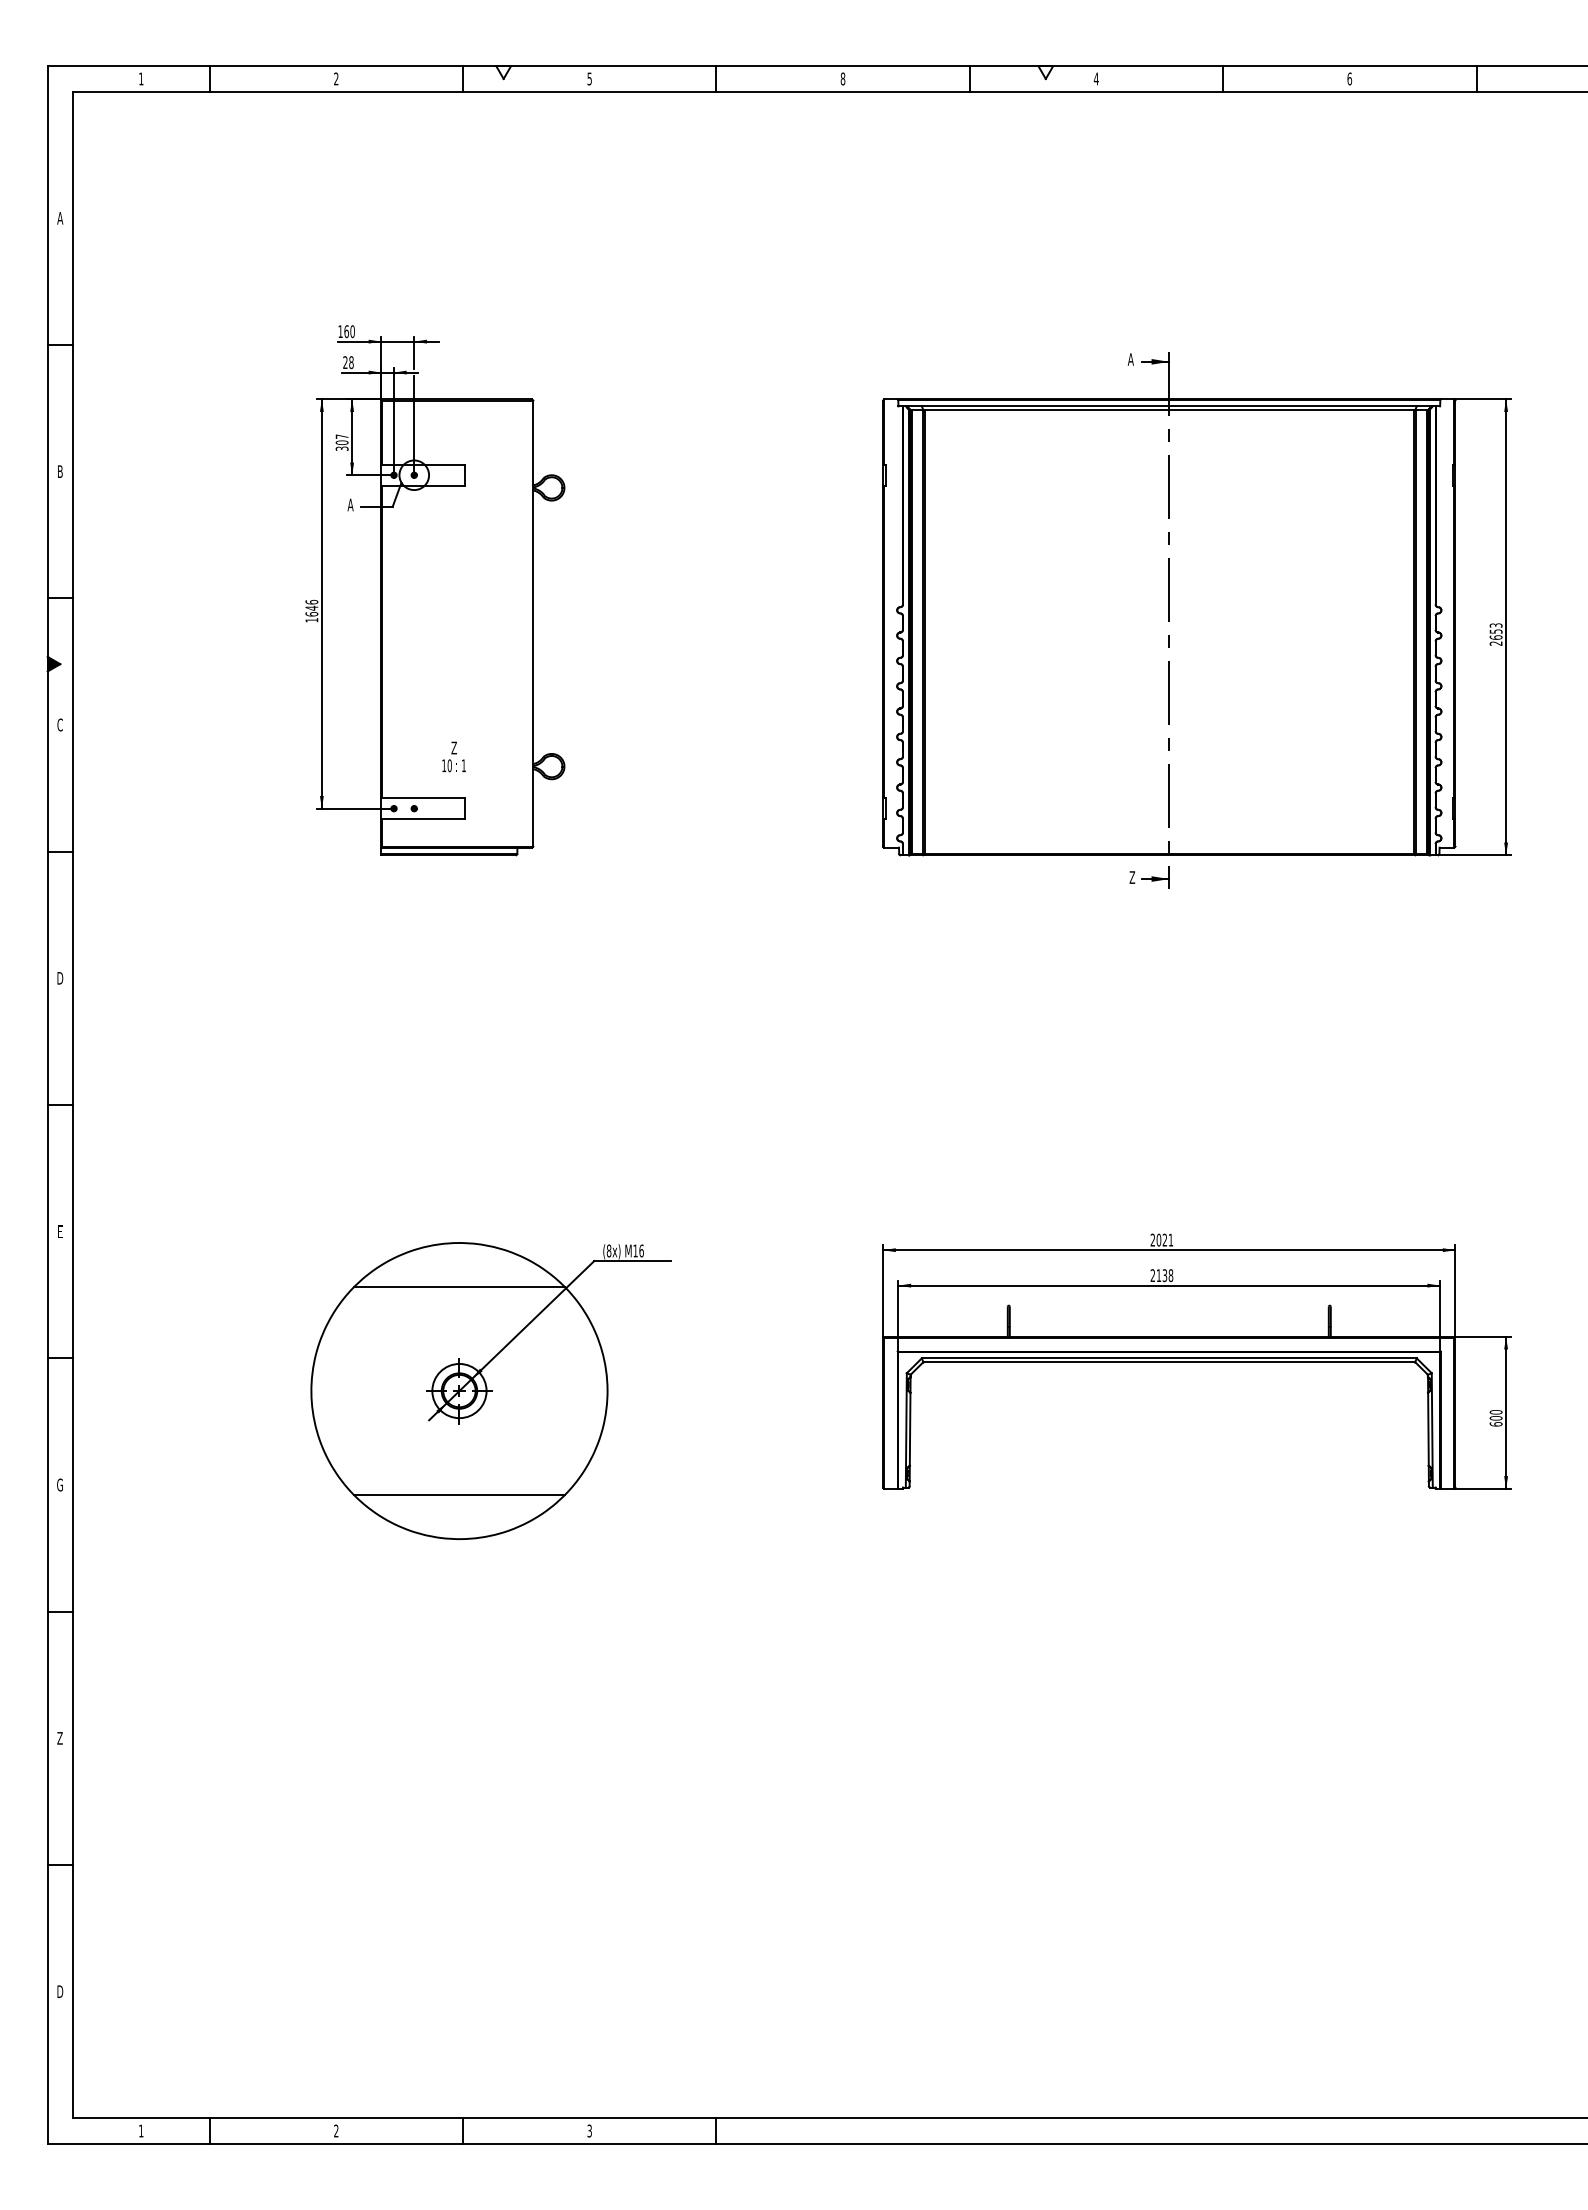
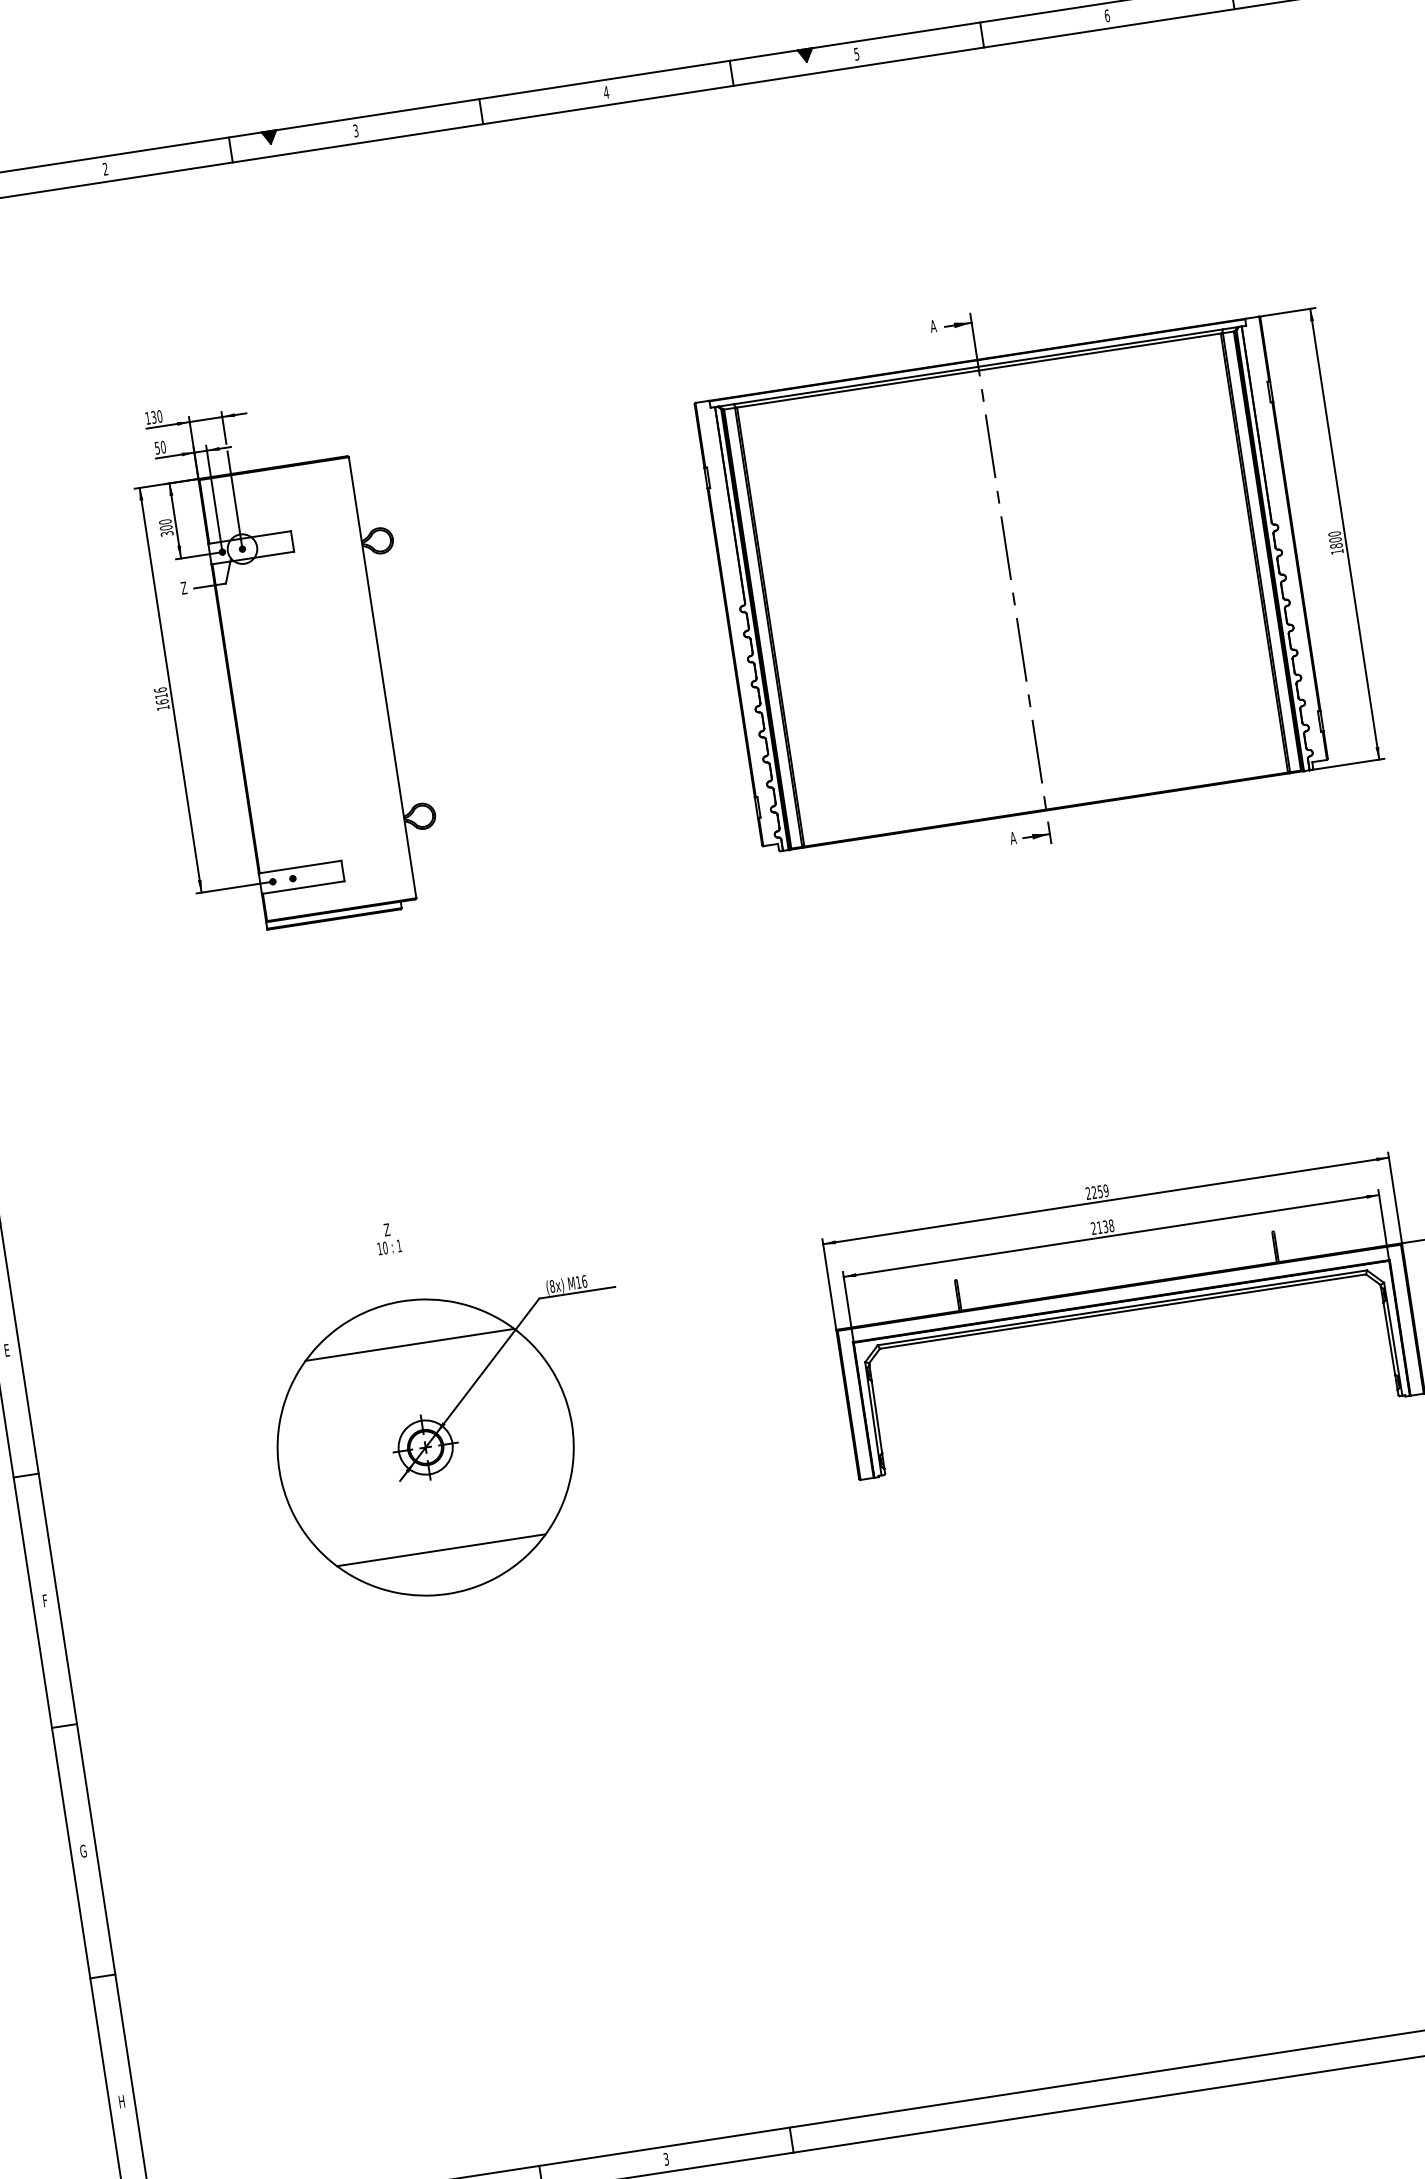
fill: (503, 72) -> (269, 137), added
fill: (1045, 72) -> (805, 55), added
text: (589, 78) -> (355, 130), 5 -> 3
text: (842, 78) -> (605, 92), 8 -> 4
text: (1095, 78) -> (855, 53), 4 -> 5
text: (346, 331) -> (153, 417), 160 -> 130
text: (348, 362) -> (160, 447), 28 -> 50
text: (341, 436) -> (164, 521), 307 -> 300
text: (350, 504) -> (183, 587), A -> Z
text: (311, 607) -> (160, 695), 1646 -> 1616
text: (1495, 634) -> (1335, 542), 2653 -> 1800
text: (453, 756) -> (387, 1238), moved
text: (1132, 877) -> (1013, 838), Z -> A
text: (1164, 1239) -> (1099, 1191), 2021 -> 2259
text: (59, 1484) -> (44, 1600), G -> F
text: (59, 1737) -> (82, 1850), Z -> G
text: (60, 1991) -> (122, 2101), D -> H

